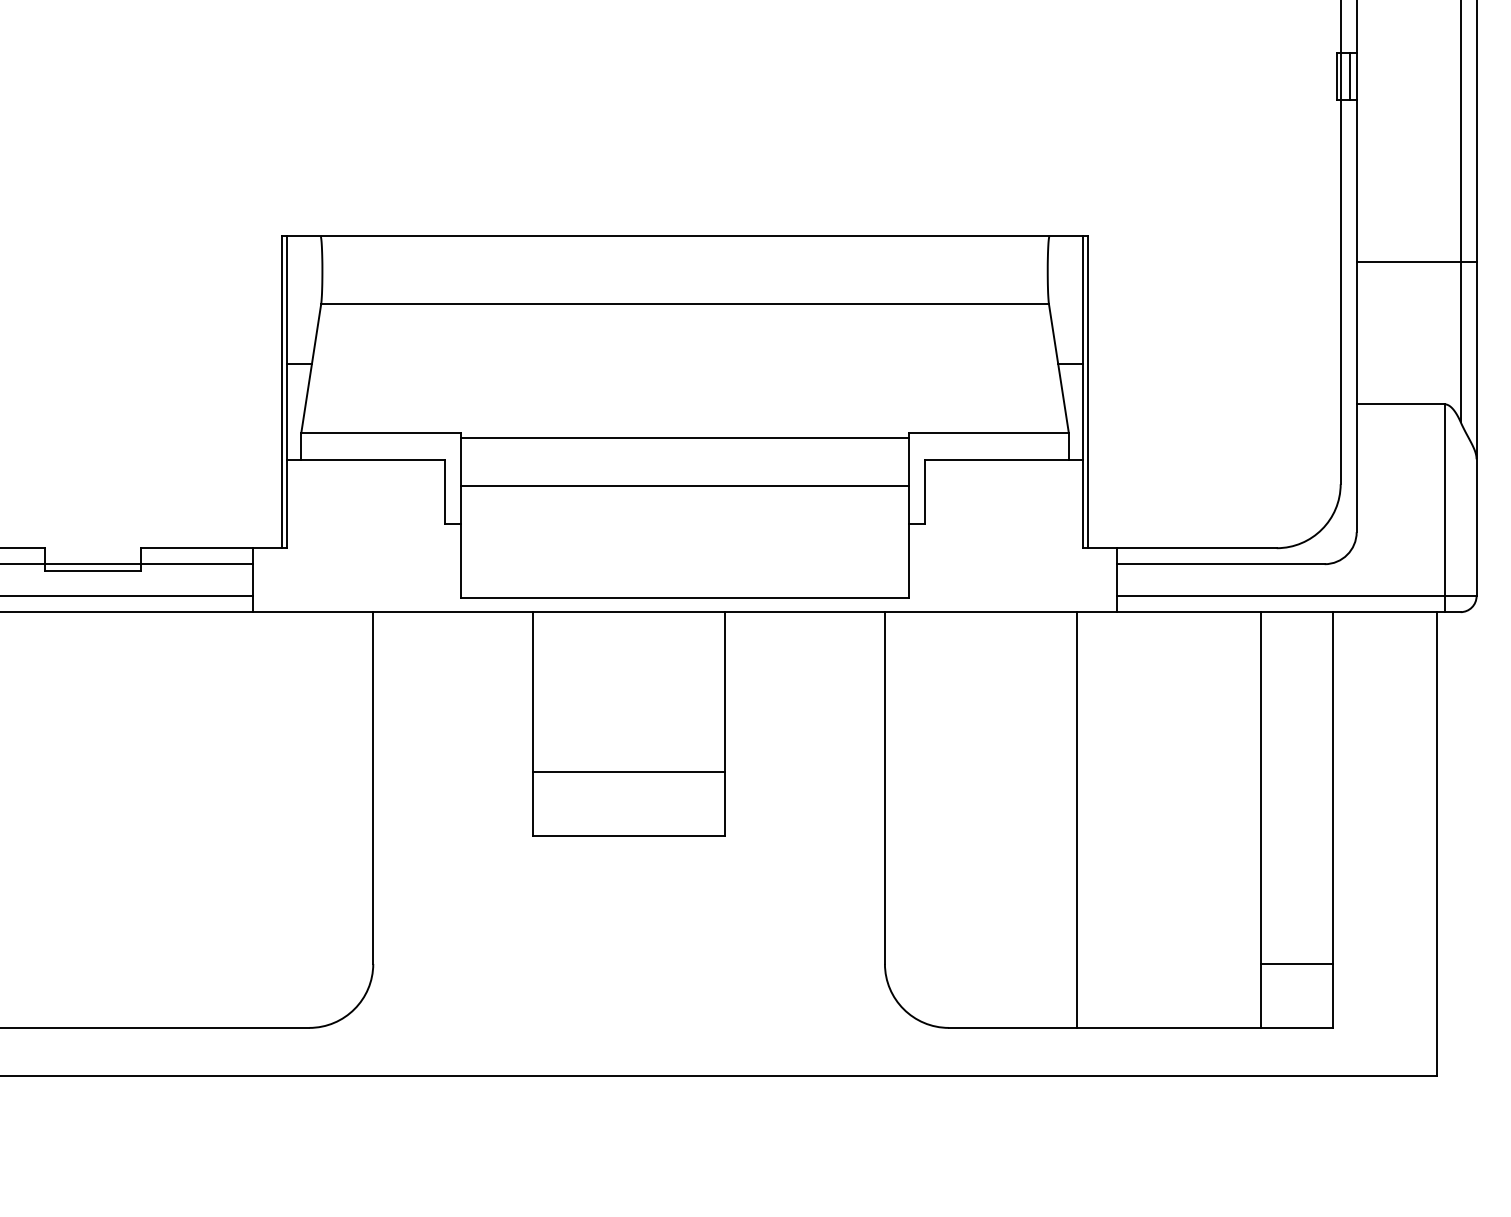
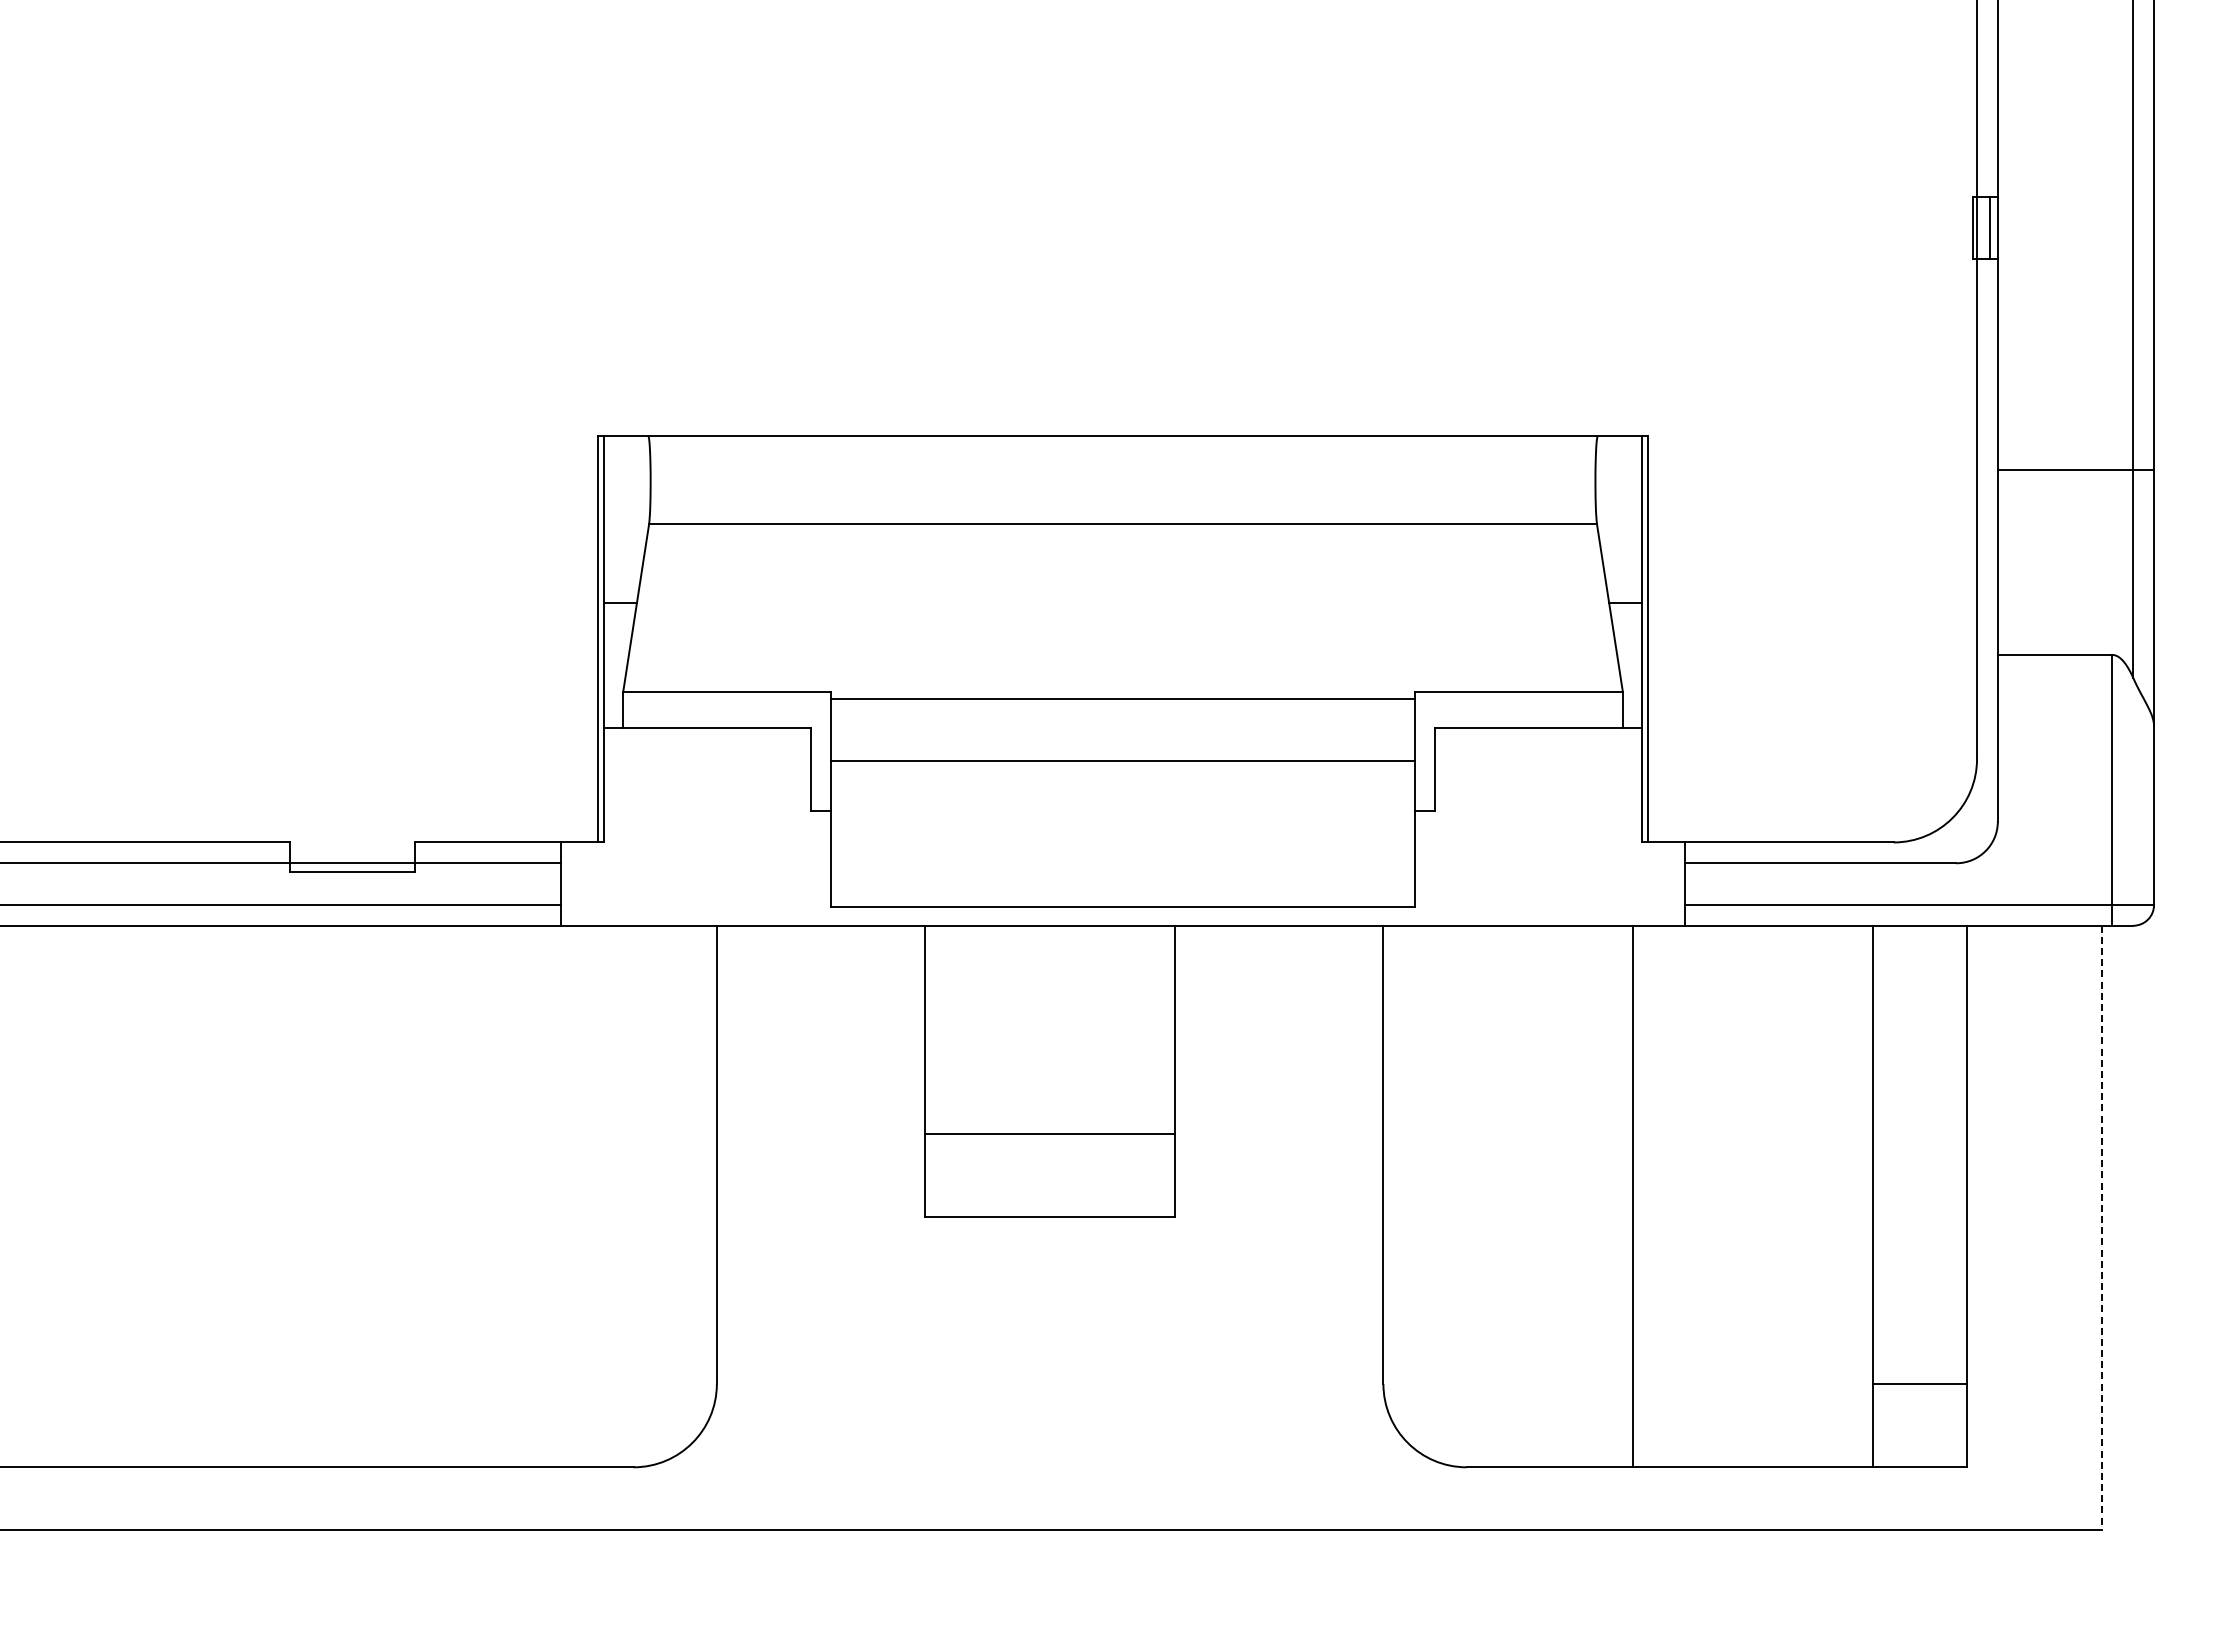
line: (1437, 844) -> (2102, 1228), solid -> dashed

